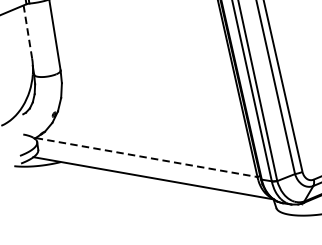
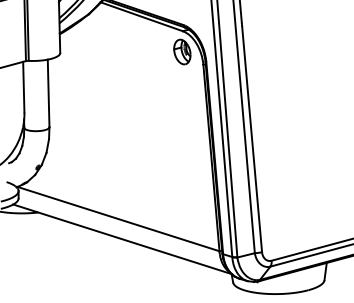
line: (27, 31) -> (23, 86), dashed -> solid
line: (146, 157) -> (118, 219), dashed -> solid

